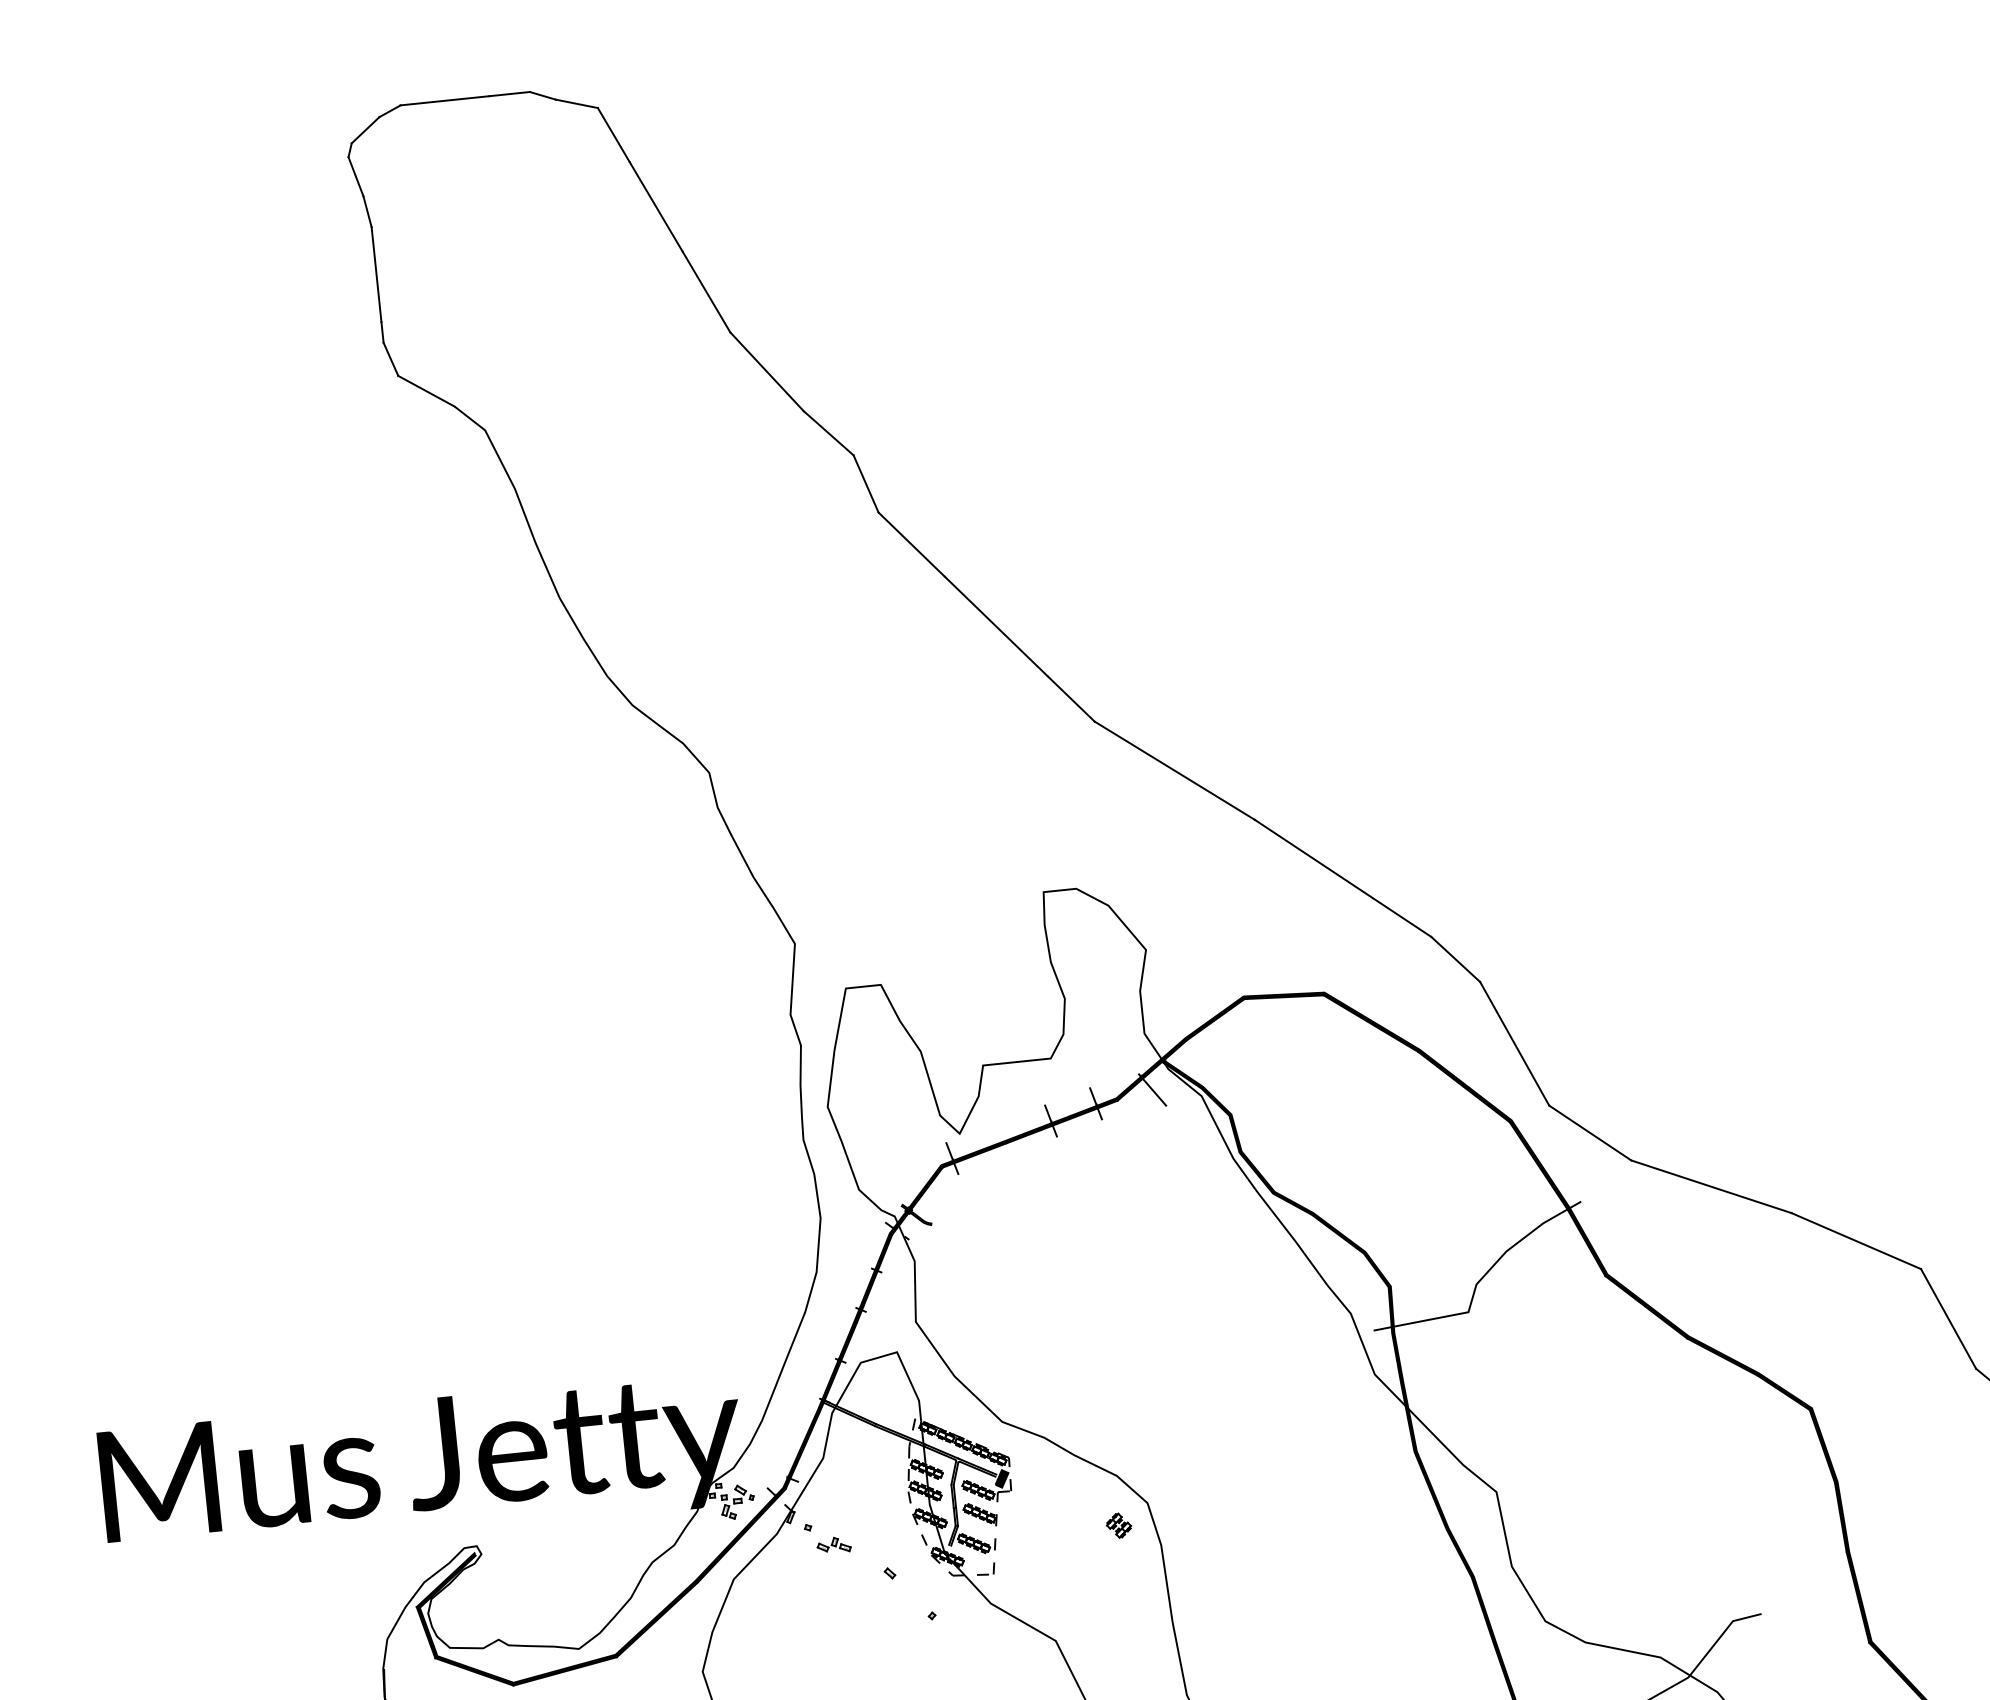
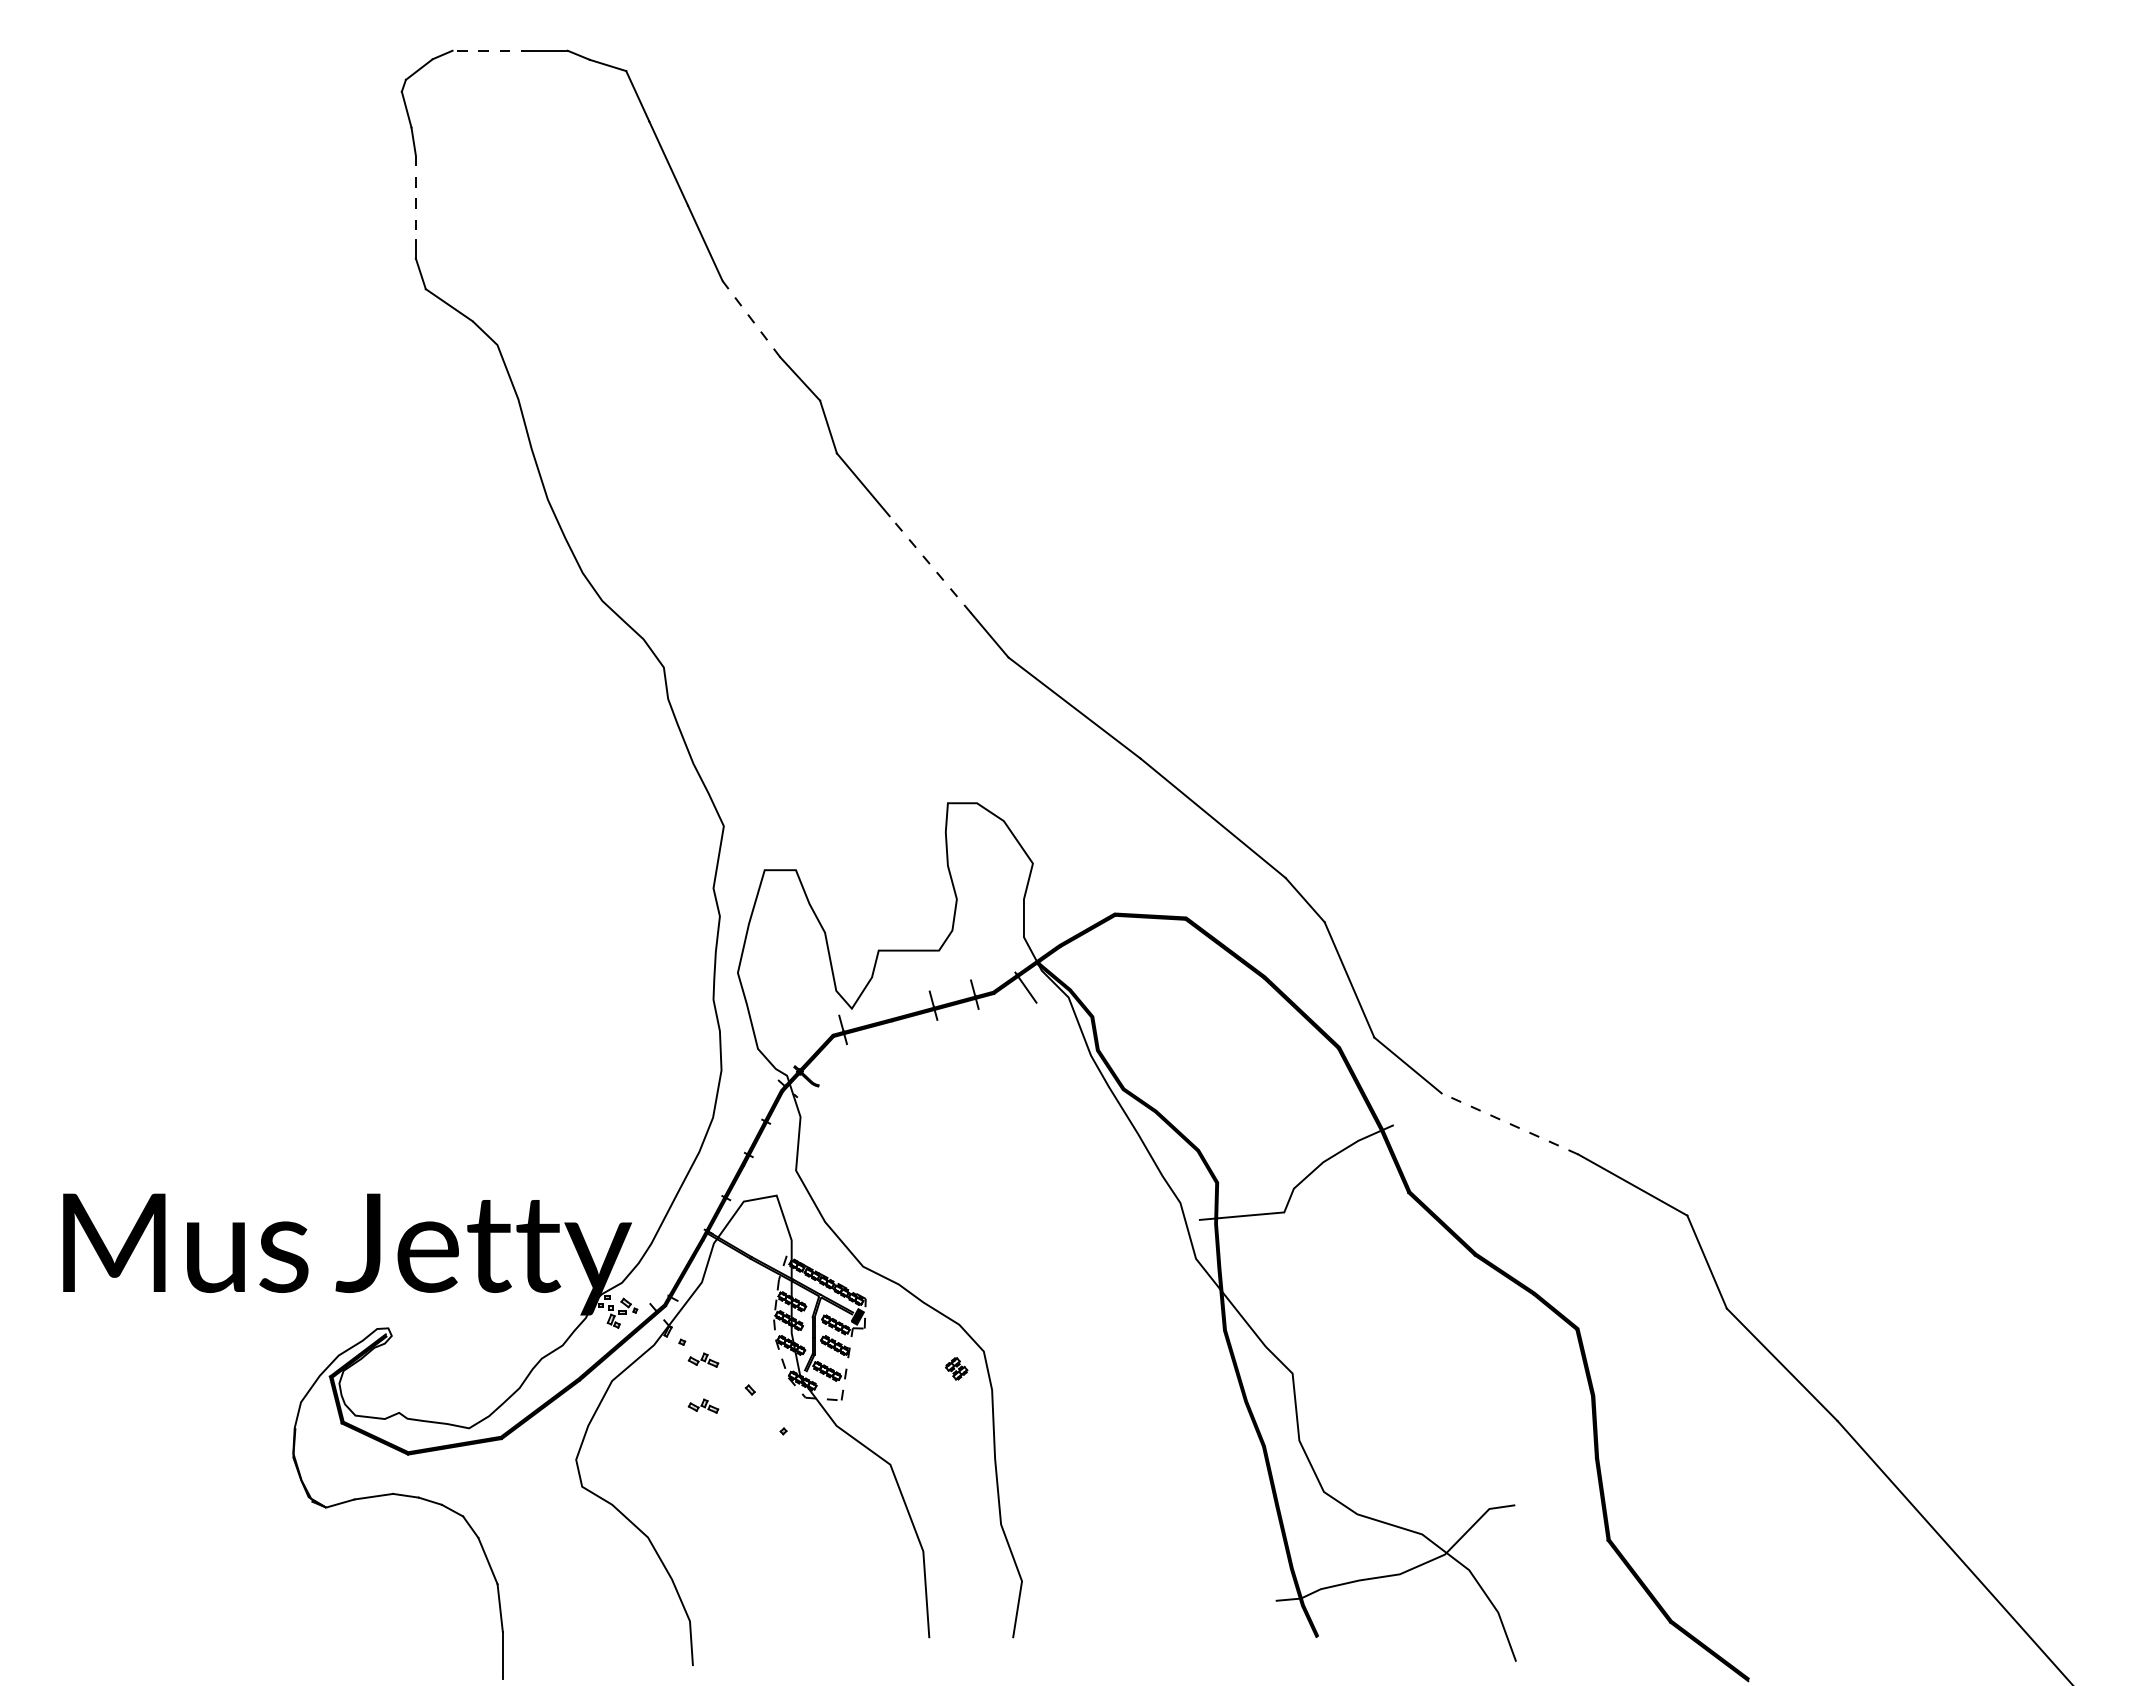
line: (445, 100) -> (492, 50), solid -> dashed
line: (376, 275) -> (415, 198), solid -> dashed
line: (767, 372) -> (751, 319), solid -> dashed
line: (996, 626) -> (930, 564), solid -> dashed
line: (1711, 1186) -> (1510, 1123), solid -> dashed
part: (839, 1596) -> (703, 1405), added

